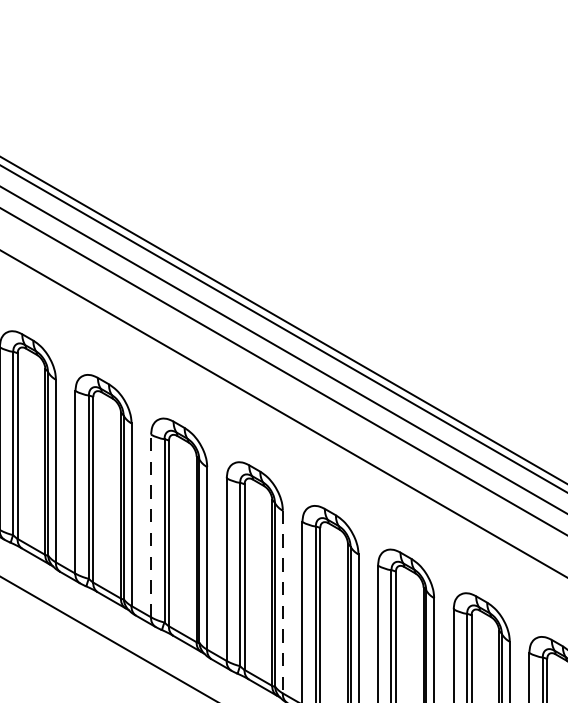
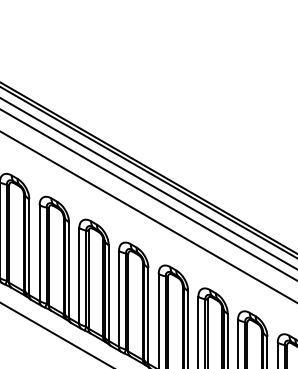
line: (151, 526) -> (79, 276), dashed -> solid
line: (283, 601) -> (148, 315), dashed -> solid

